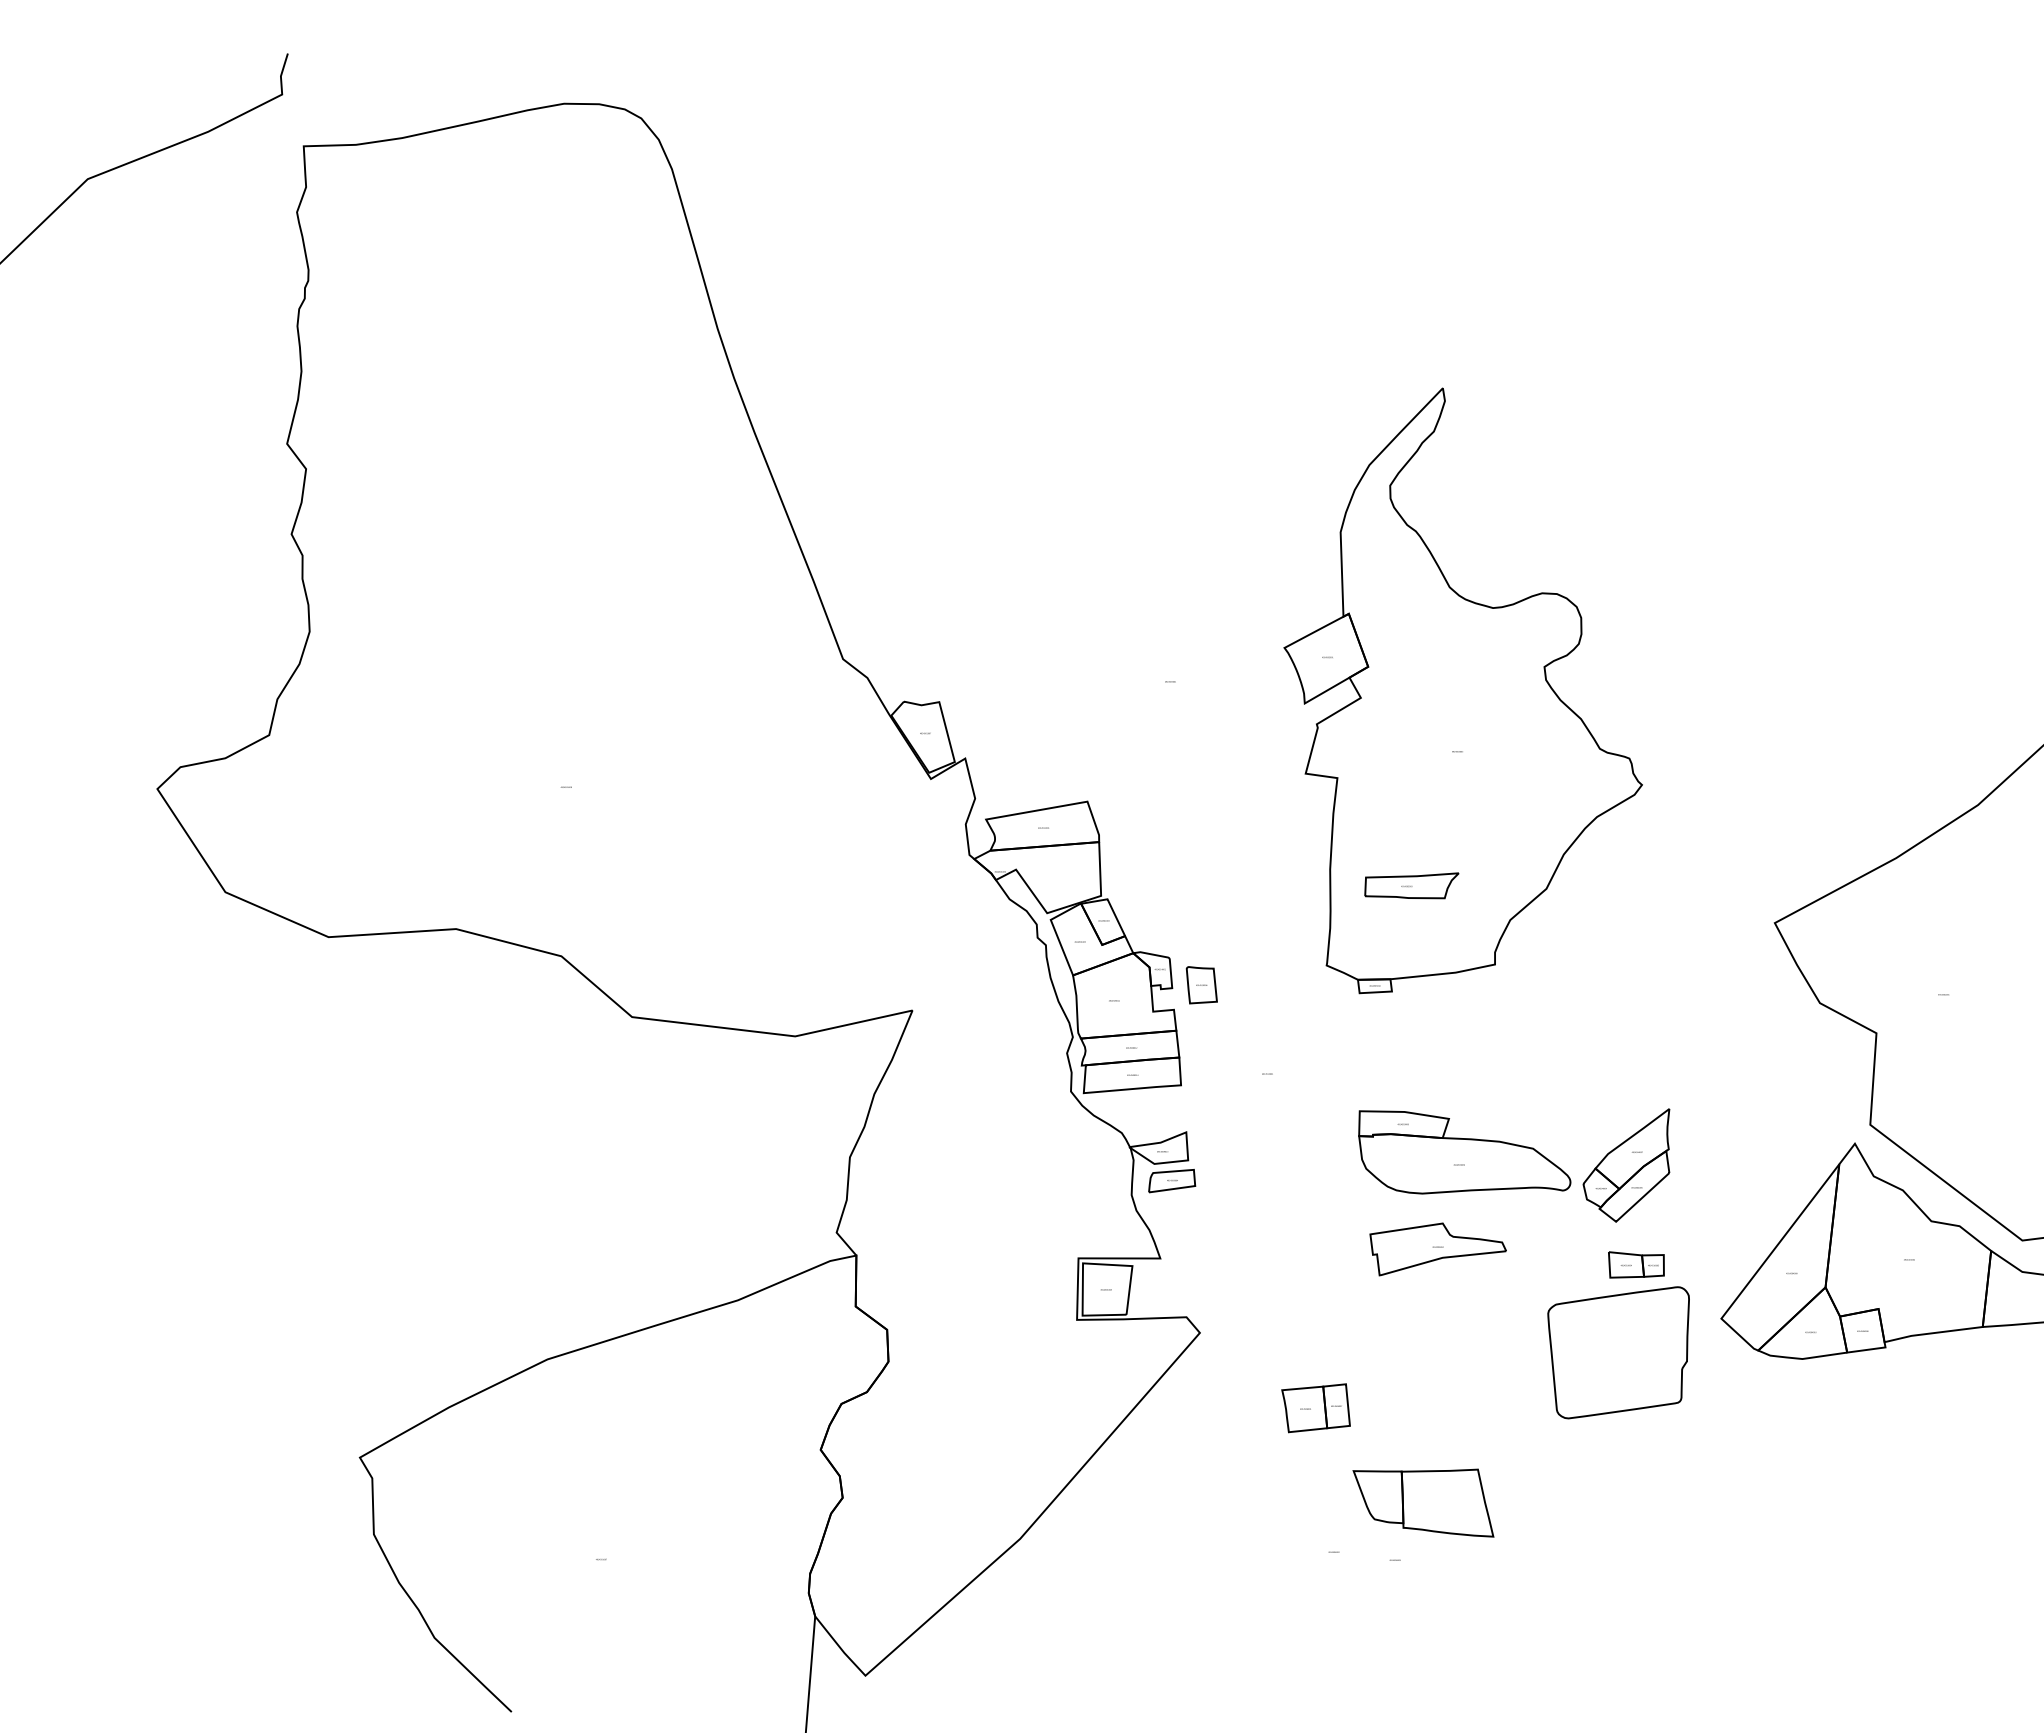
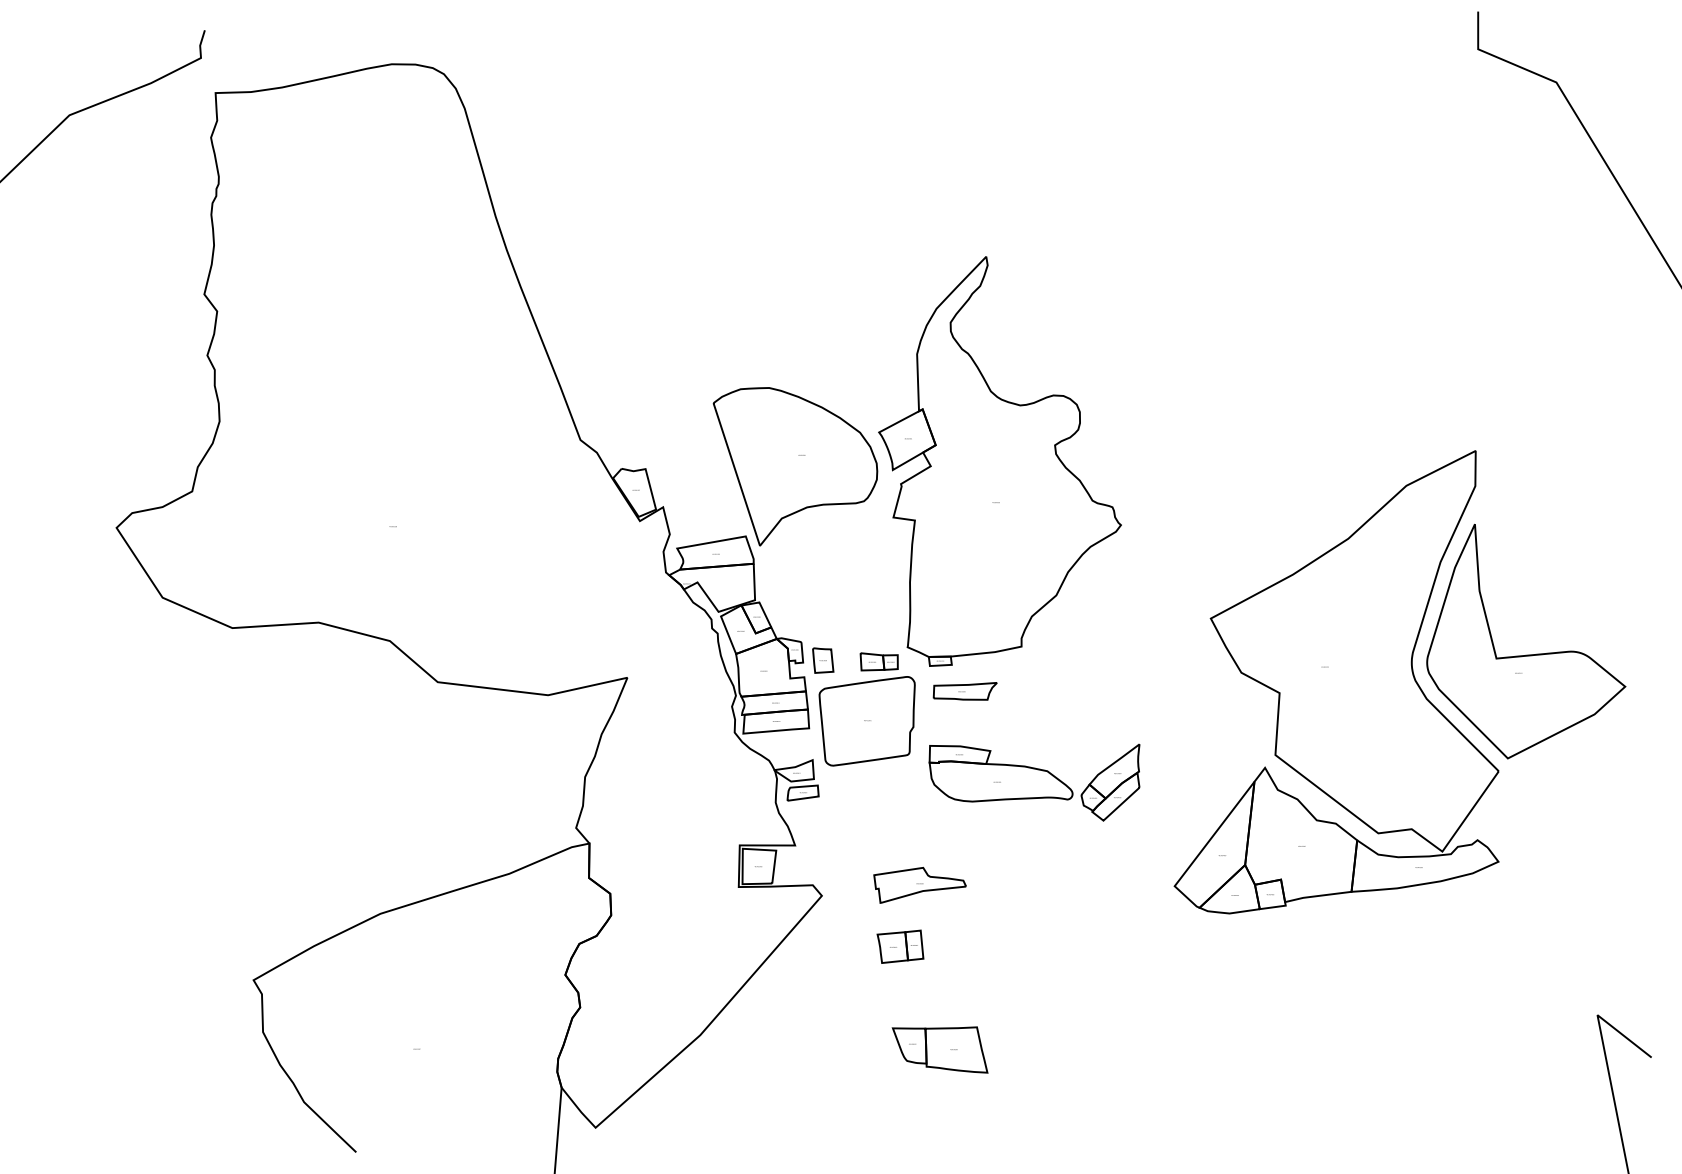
part: (1160, 698) -> (795, 466), added
part: (1410, 886) -> (964, 691), moved
part: (1437, 1248) -> (919, 884), moved
part: (1617, 1335) -> (866, 709), moved
part: (1422, 1502) -> (939, 1049), moved

